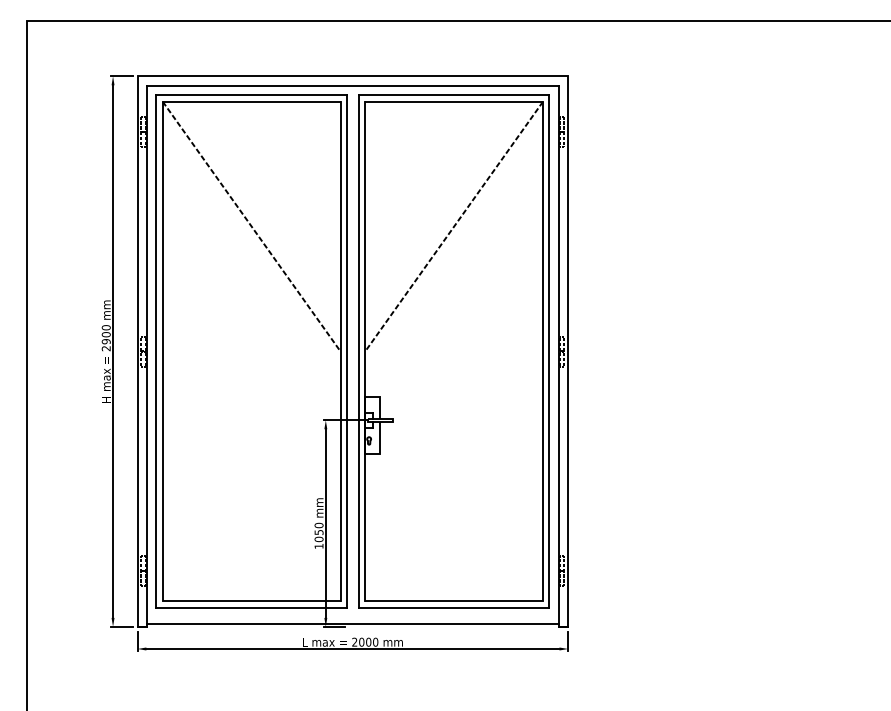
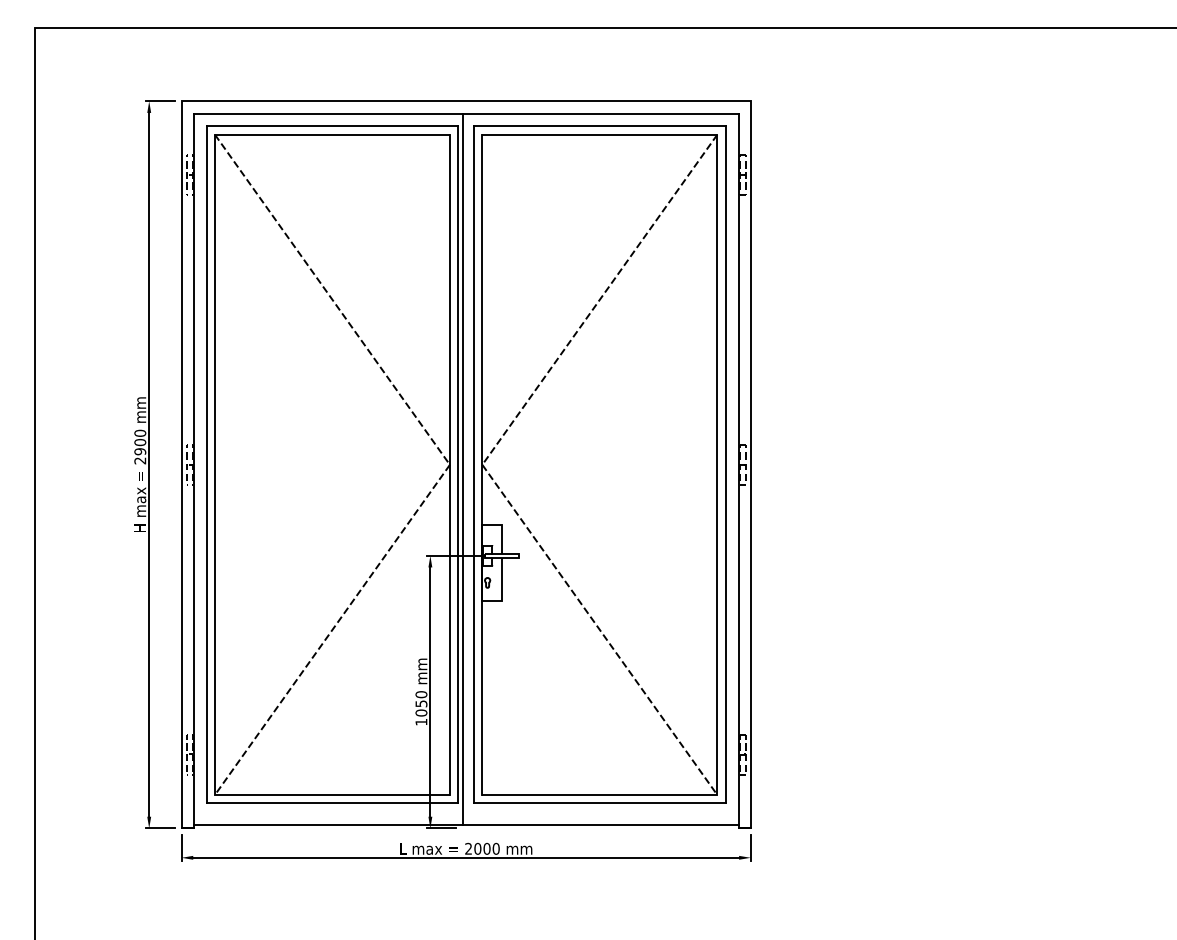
line: (350, 354) -> (462, 468), added
line: (251, 476) -> (331, 629), added
line: (453, 476) -> (599, 629), added

